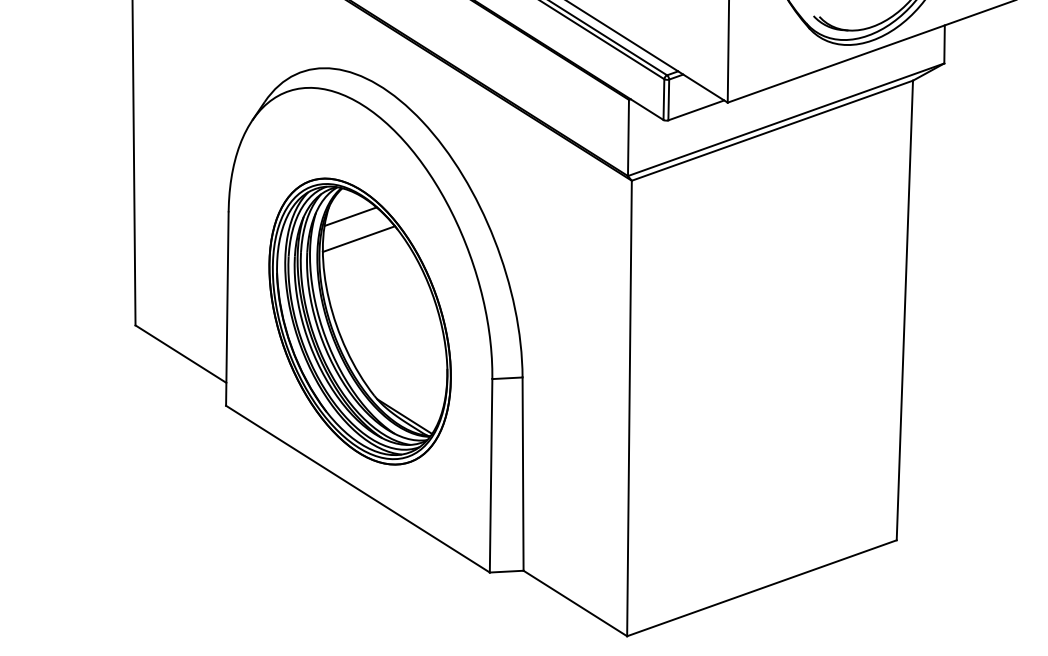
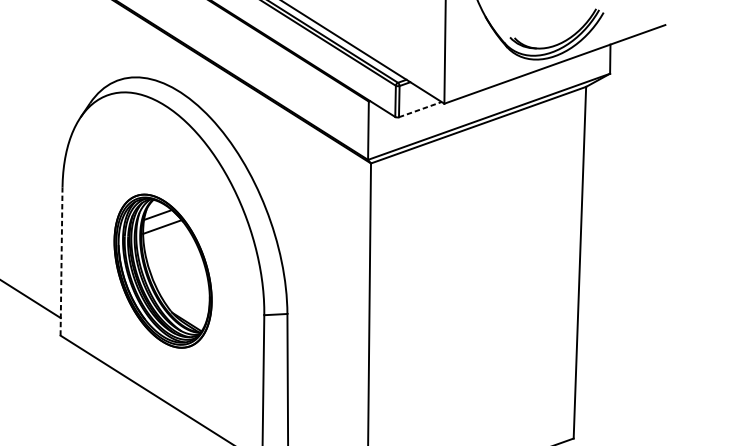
line: (696, 110) -> (420, 109), solid -> dashed
line: (227, 309) -> (61, 261), solid -> dashed
part: (359, 321) -> (162, 271), size x0.7

